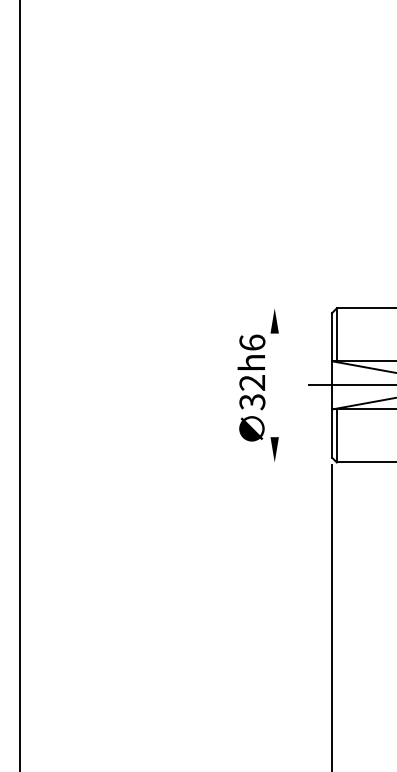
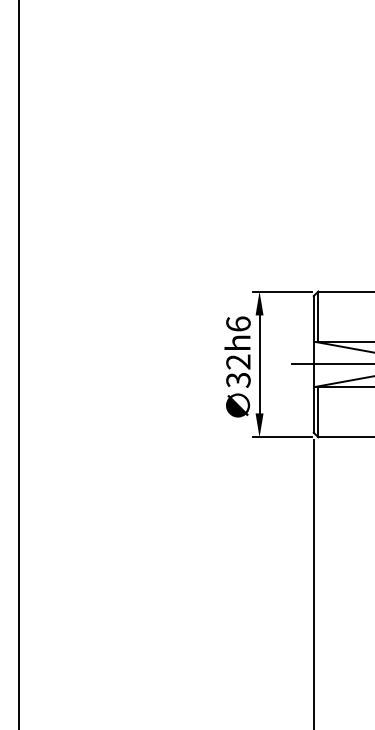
line: (298, 308) -> (282, 291), added
line: (274, 385) -> (259, 364), added
line: (298, 462) -> (282, 437), added

